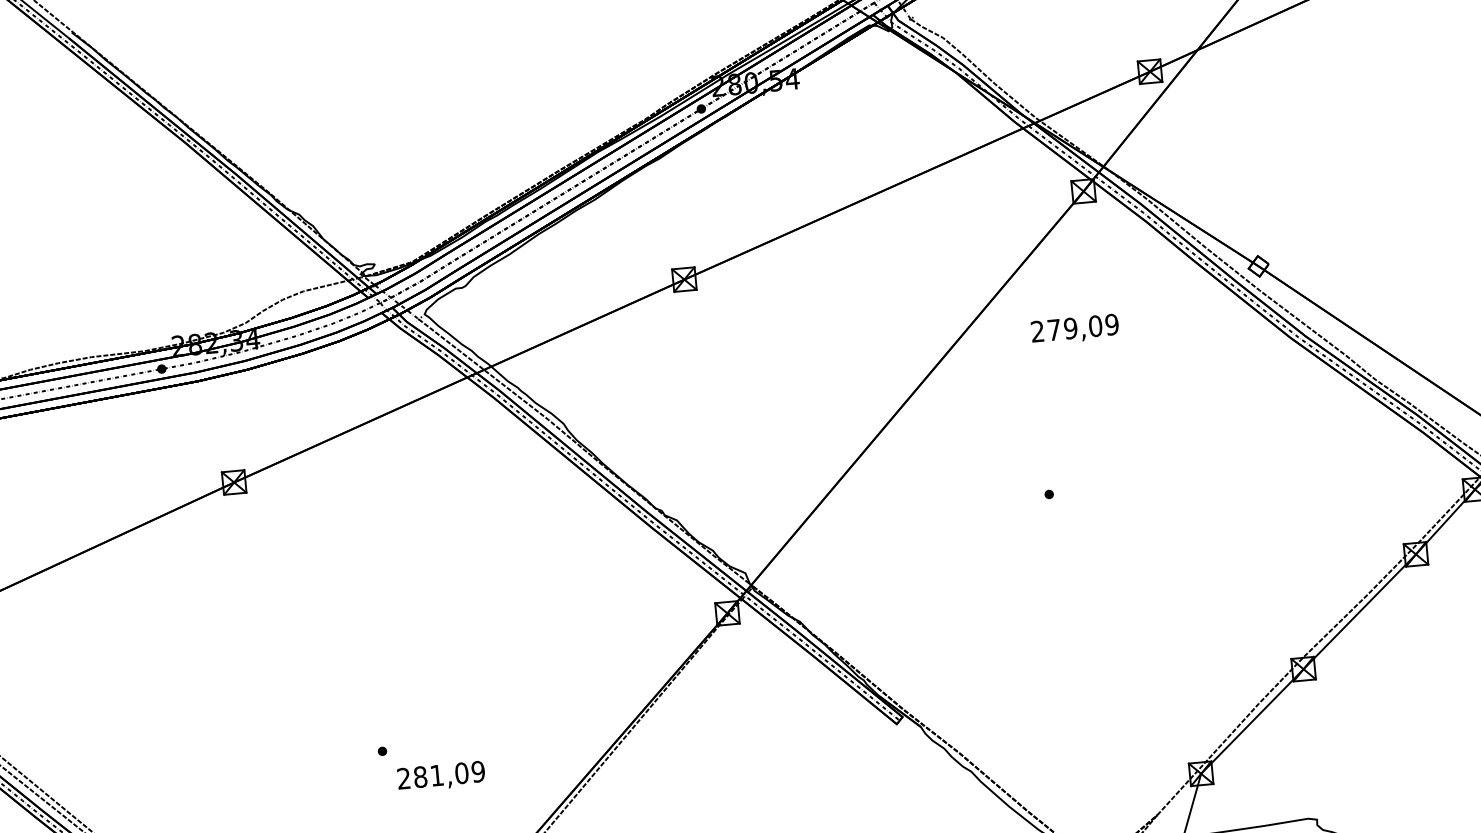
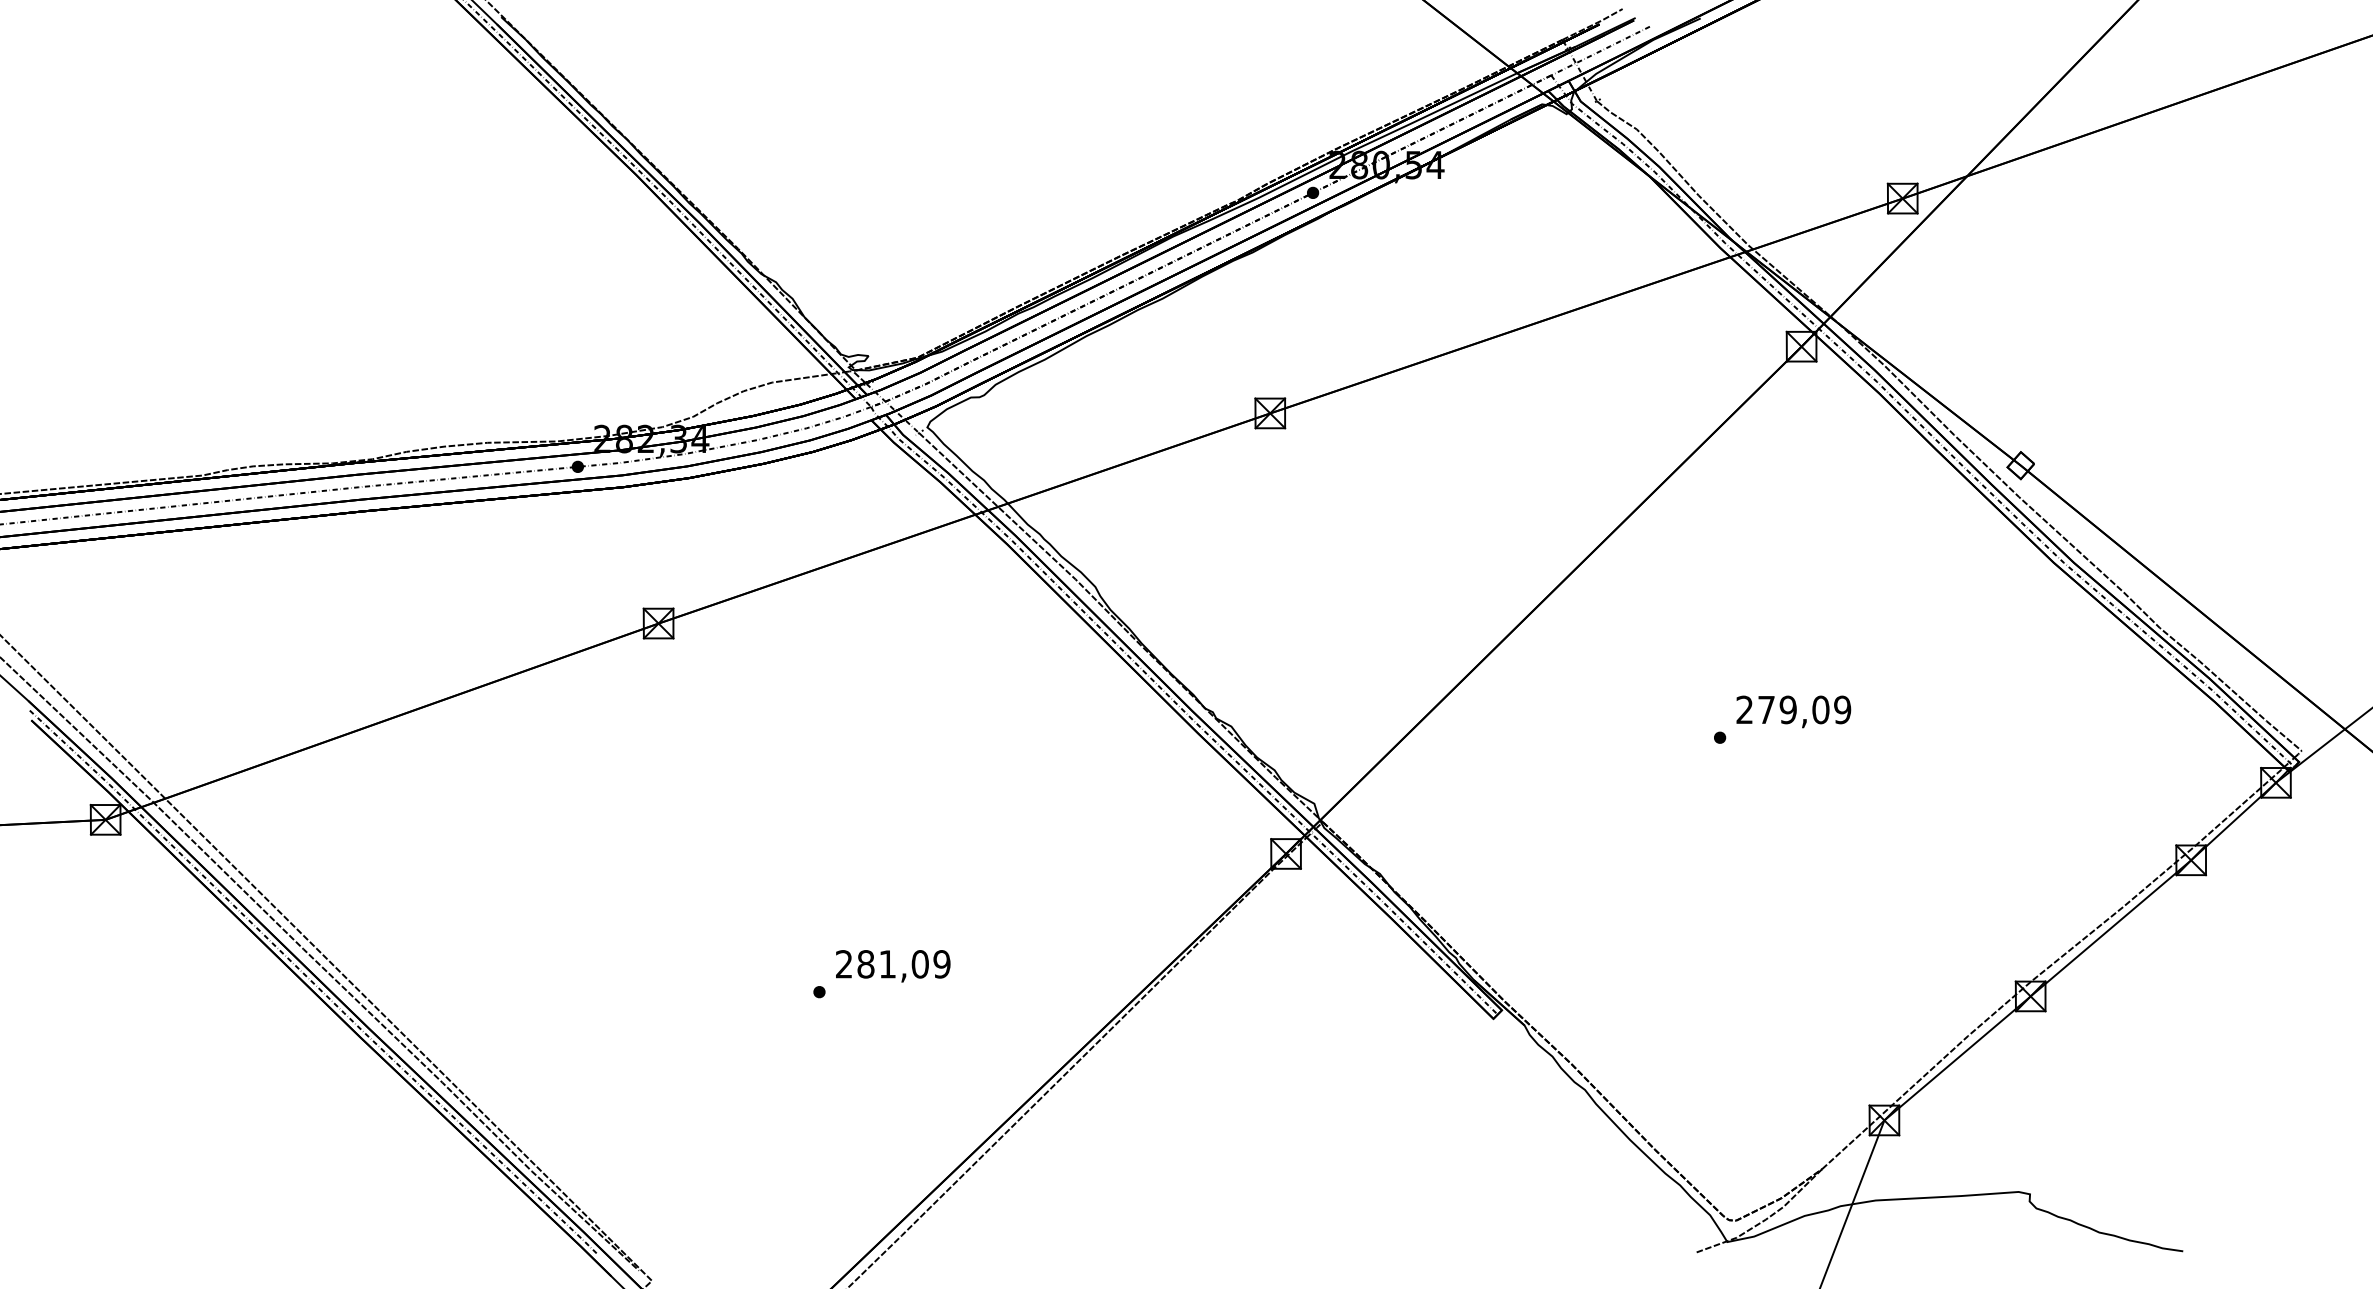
text: (1074, 329) -> (1793, 711), moved
text: (441, 776) -> (893, 966), moved

